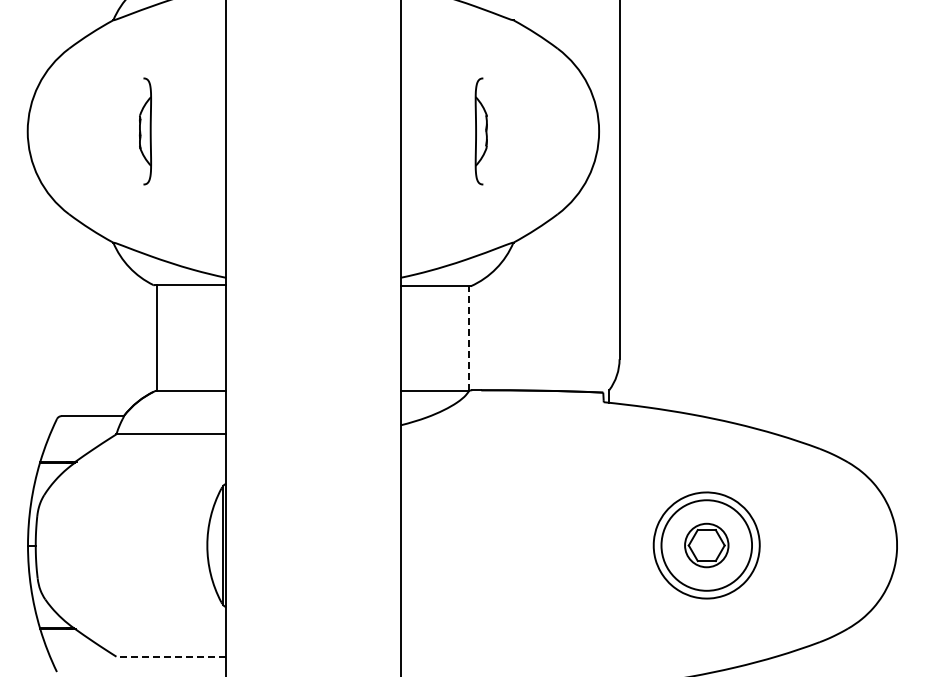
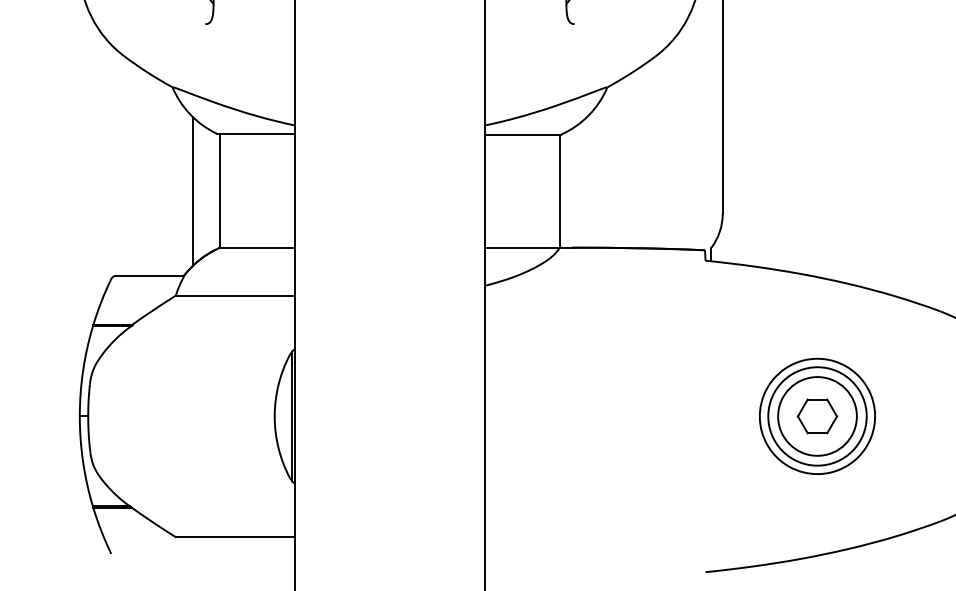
line: (469, 337) -> (559, 190), dashed -> solid
line: (131, 338) -> (192, 191), added
circle: (706, 545) -> (817, 416), size x1.67
line: (171, 656) -> (235, 537), dashed -> solid

